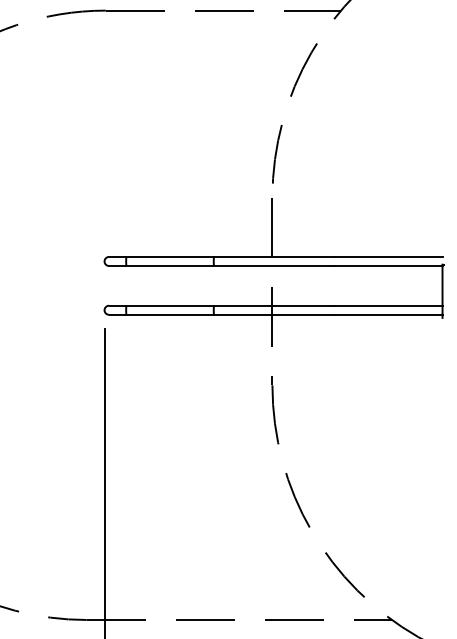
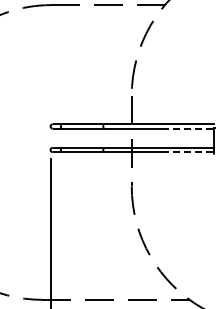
line: (389, 265) -> (188, 128), solid -> dashed
line: (389, 315) -> (188, 152), solid -> dashed

